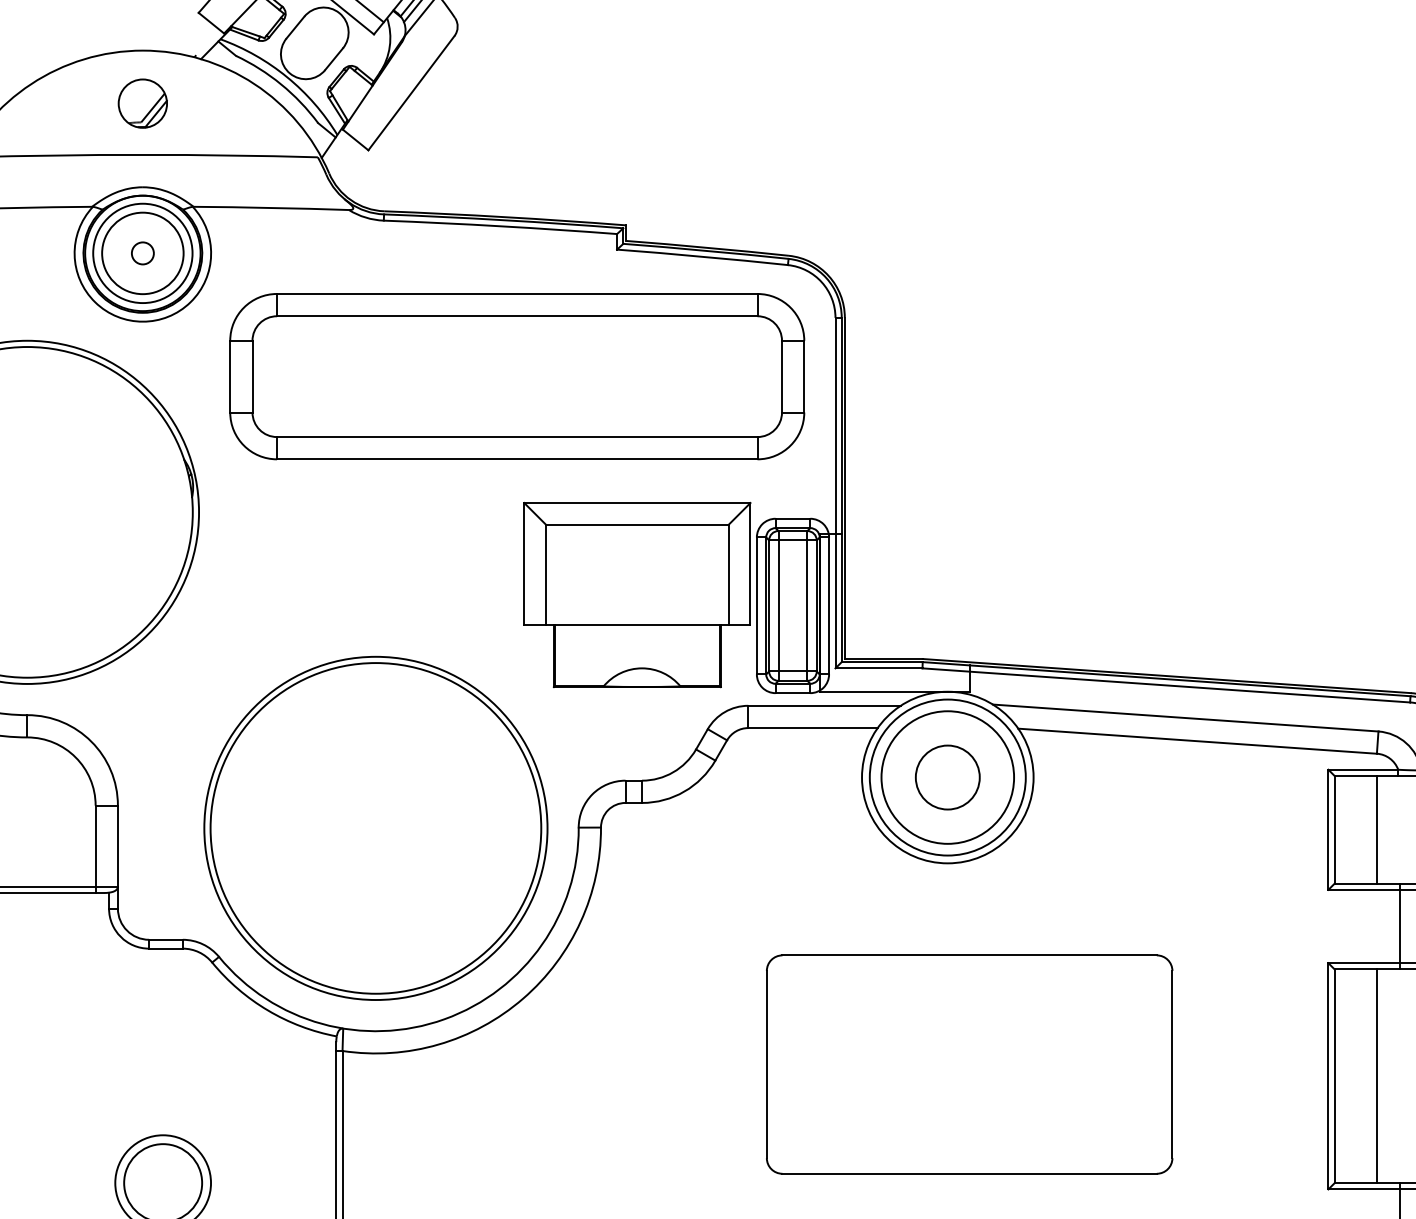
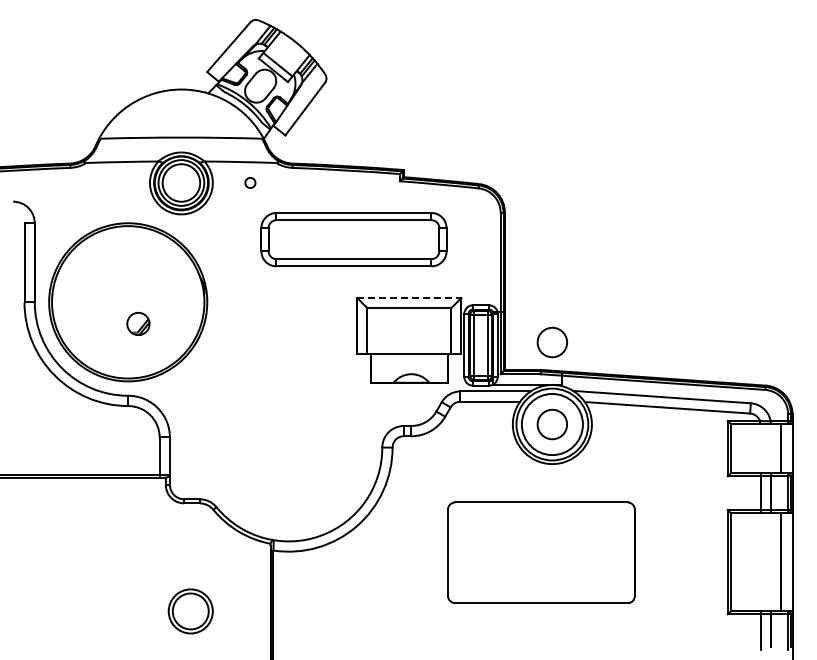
part: (143, 102) -> (138, 323), moved
circle: (143, 252) -> (250, 182), moved
part: (516, 376) -> (353, 239), size x0.7
line: (637, 504) -> (409, 298), solid -> dashed
circle: (945, 599) -> (551, 342), added
part: (375, 827) -> (288, 447), removed
line: (1377, 829) -> (750, 448), removed
part: (969, 1063) -> (541, 552), moved
line: (1377, 1074) -> (750, 561), removed

